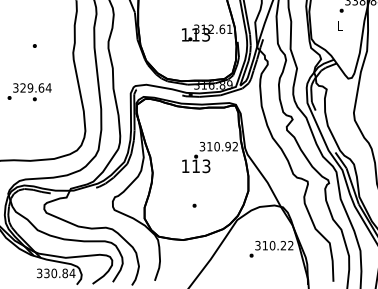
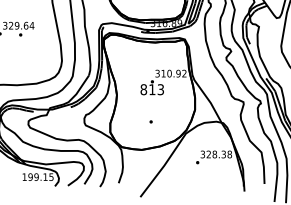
text: (185, 166) -> (143, 89), 113 -> 813
text: (277, 245) -> (218, 154), 310.22 -> 328.38
text: (56, 273) -> (38, 177), 330.84 -> 199.15

